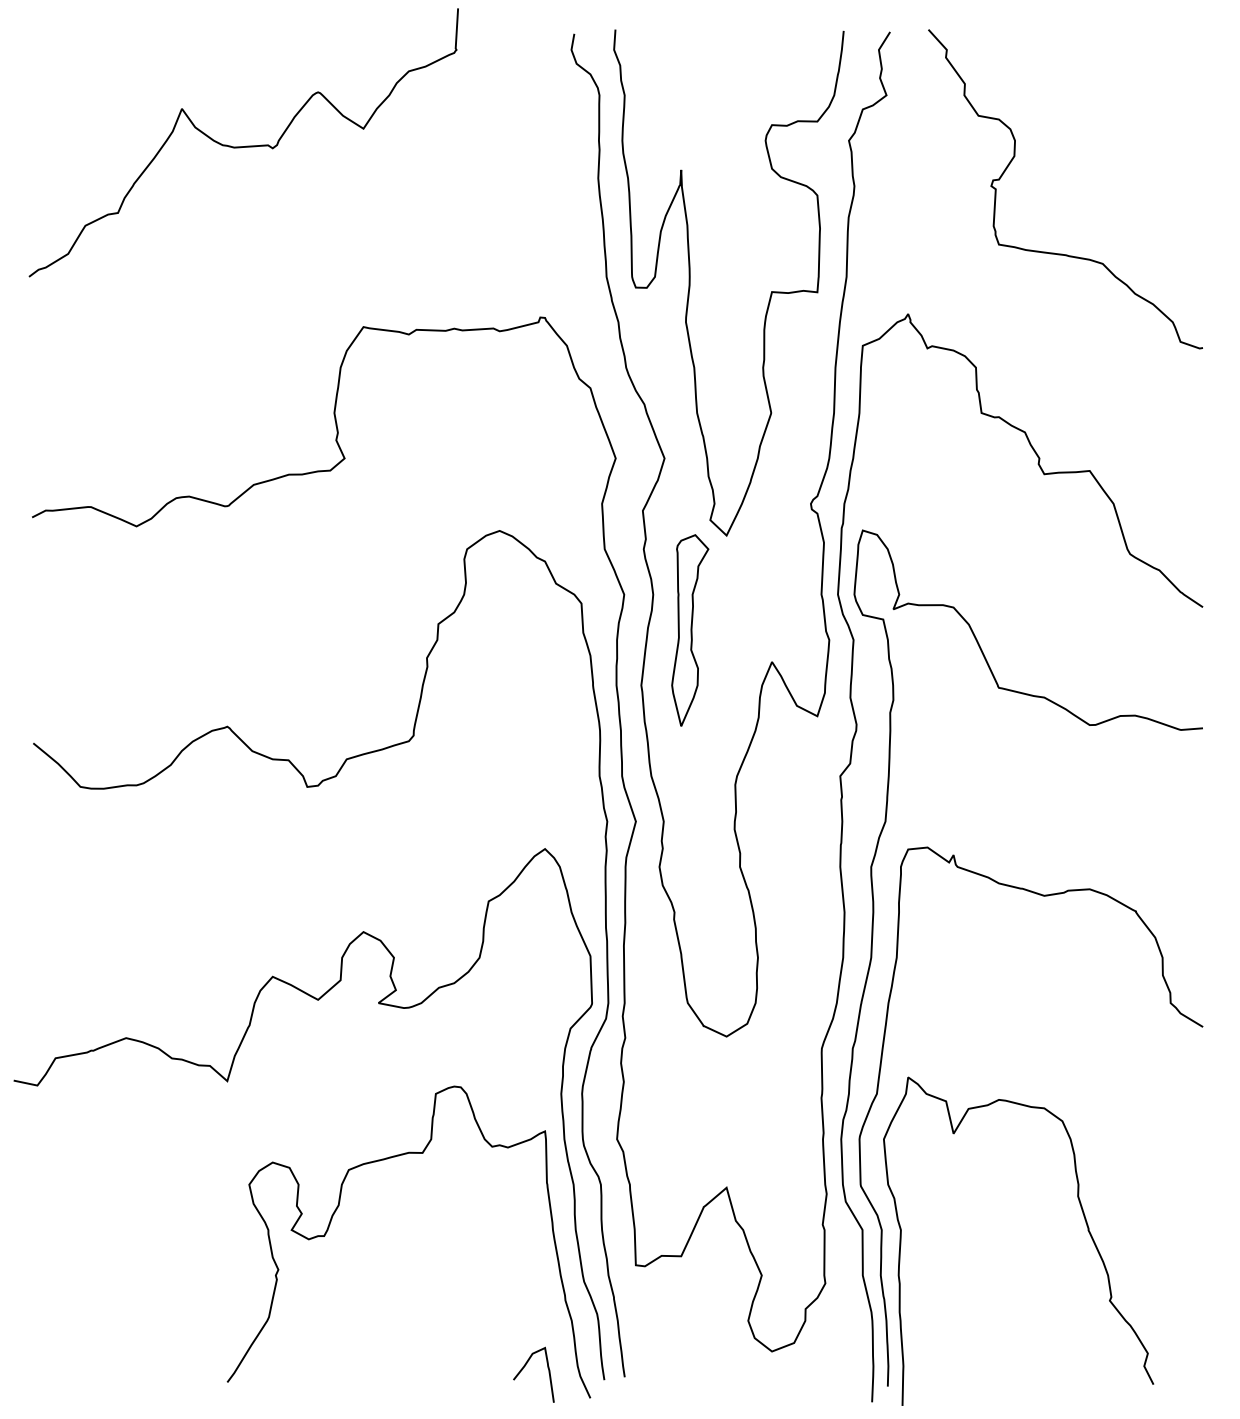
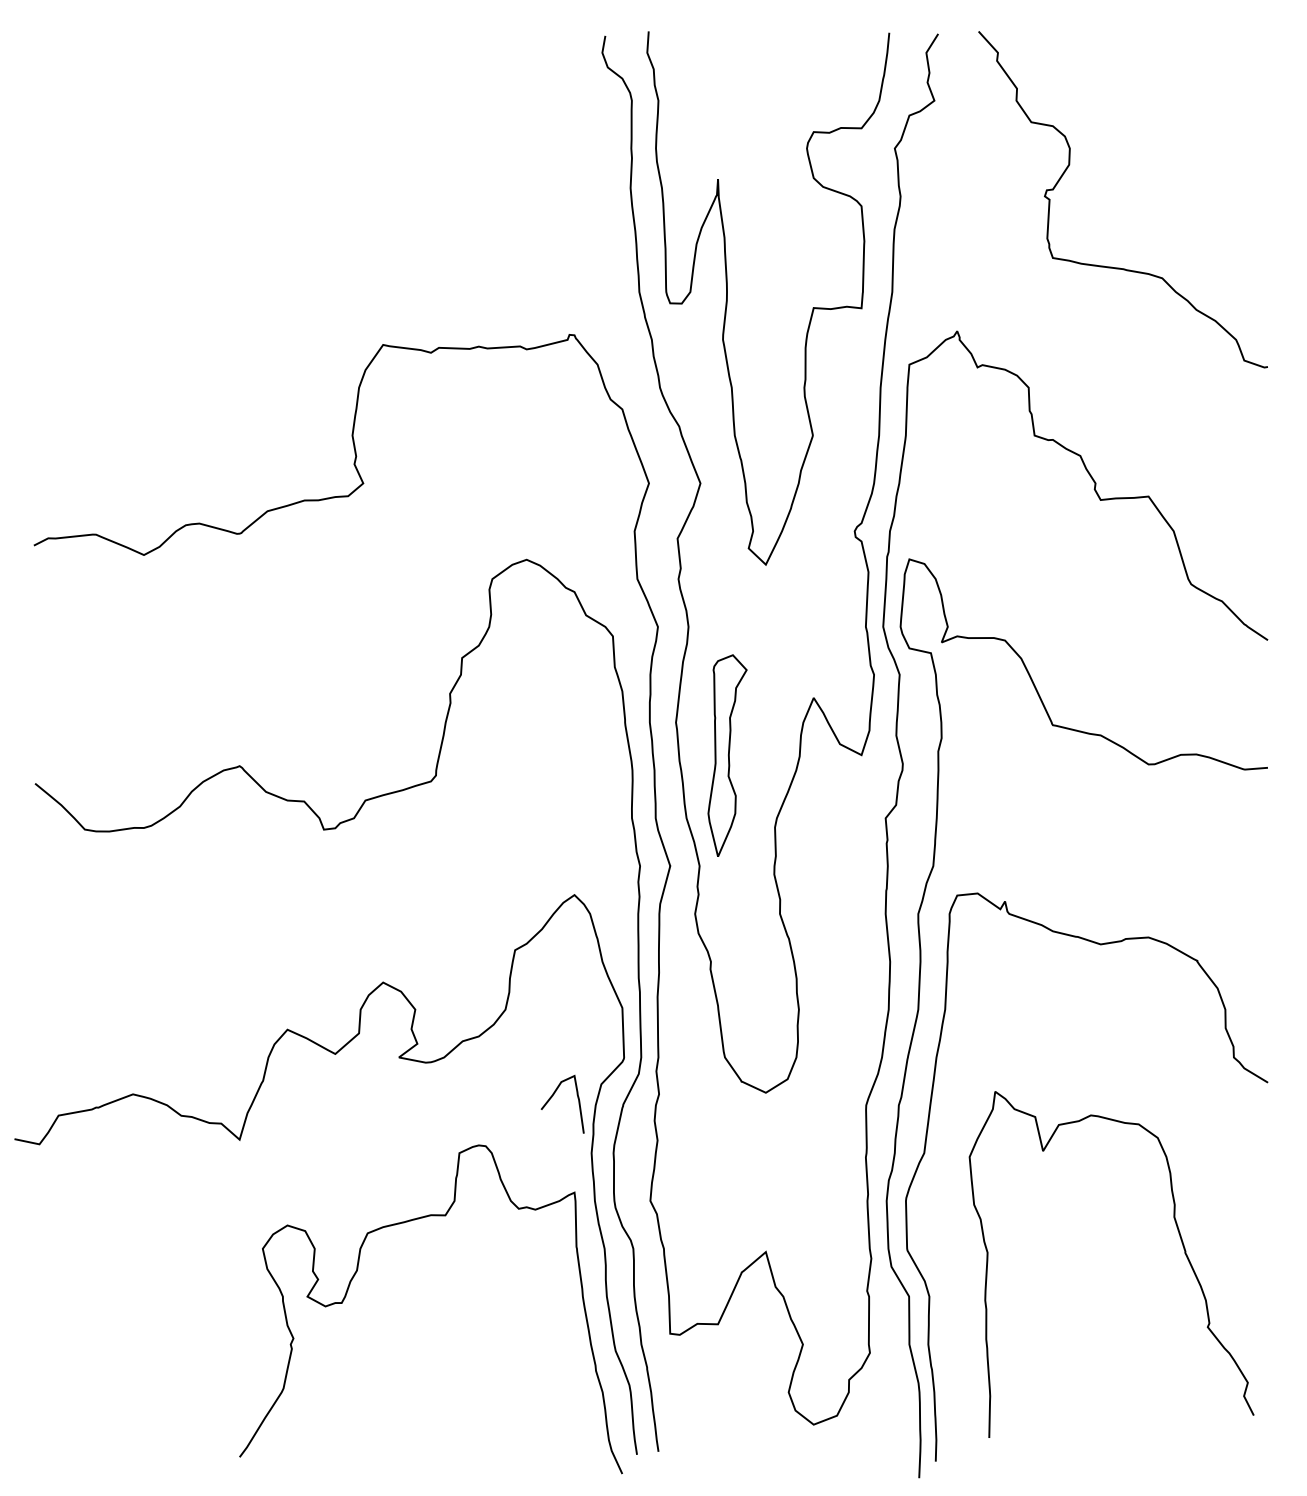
curve: (243, 146) -> (256, 154), removed
part: (690, 630) -> (727, 755), moved
curve: (1084, 1221) -> (1181, 1243), moved
curve: (524, 1368) -> (552, 1097), moved

